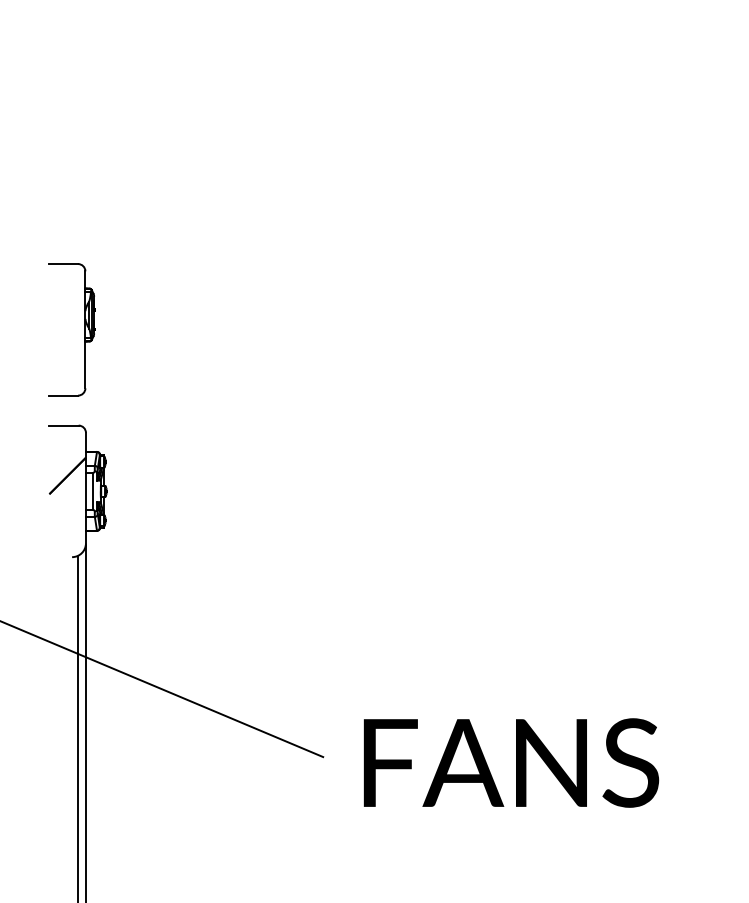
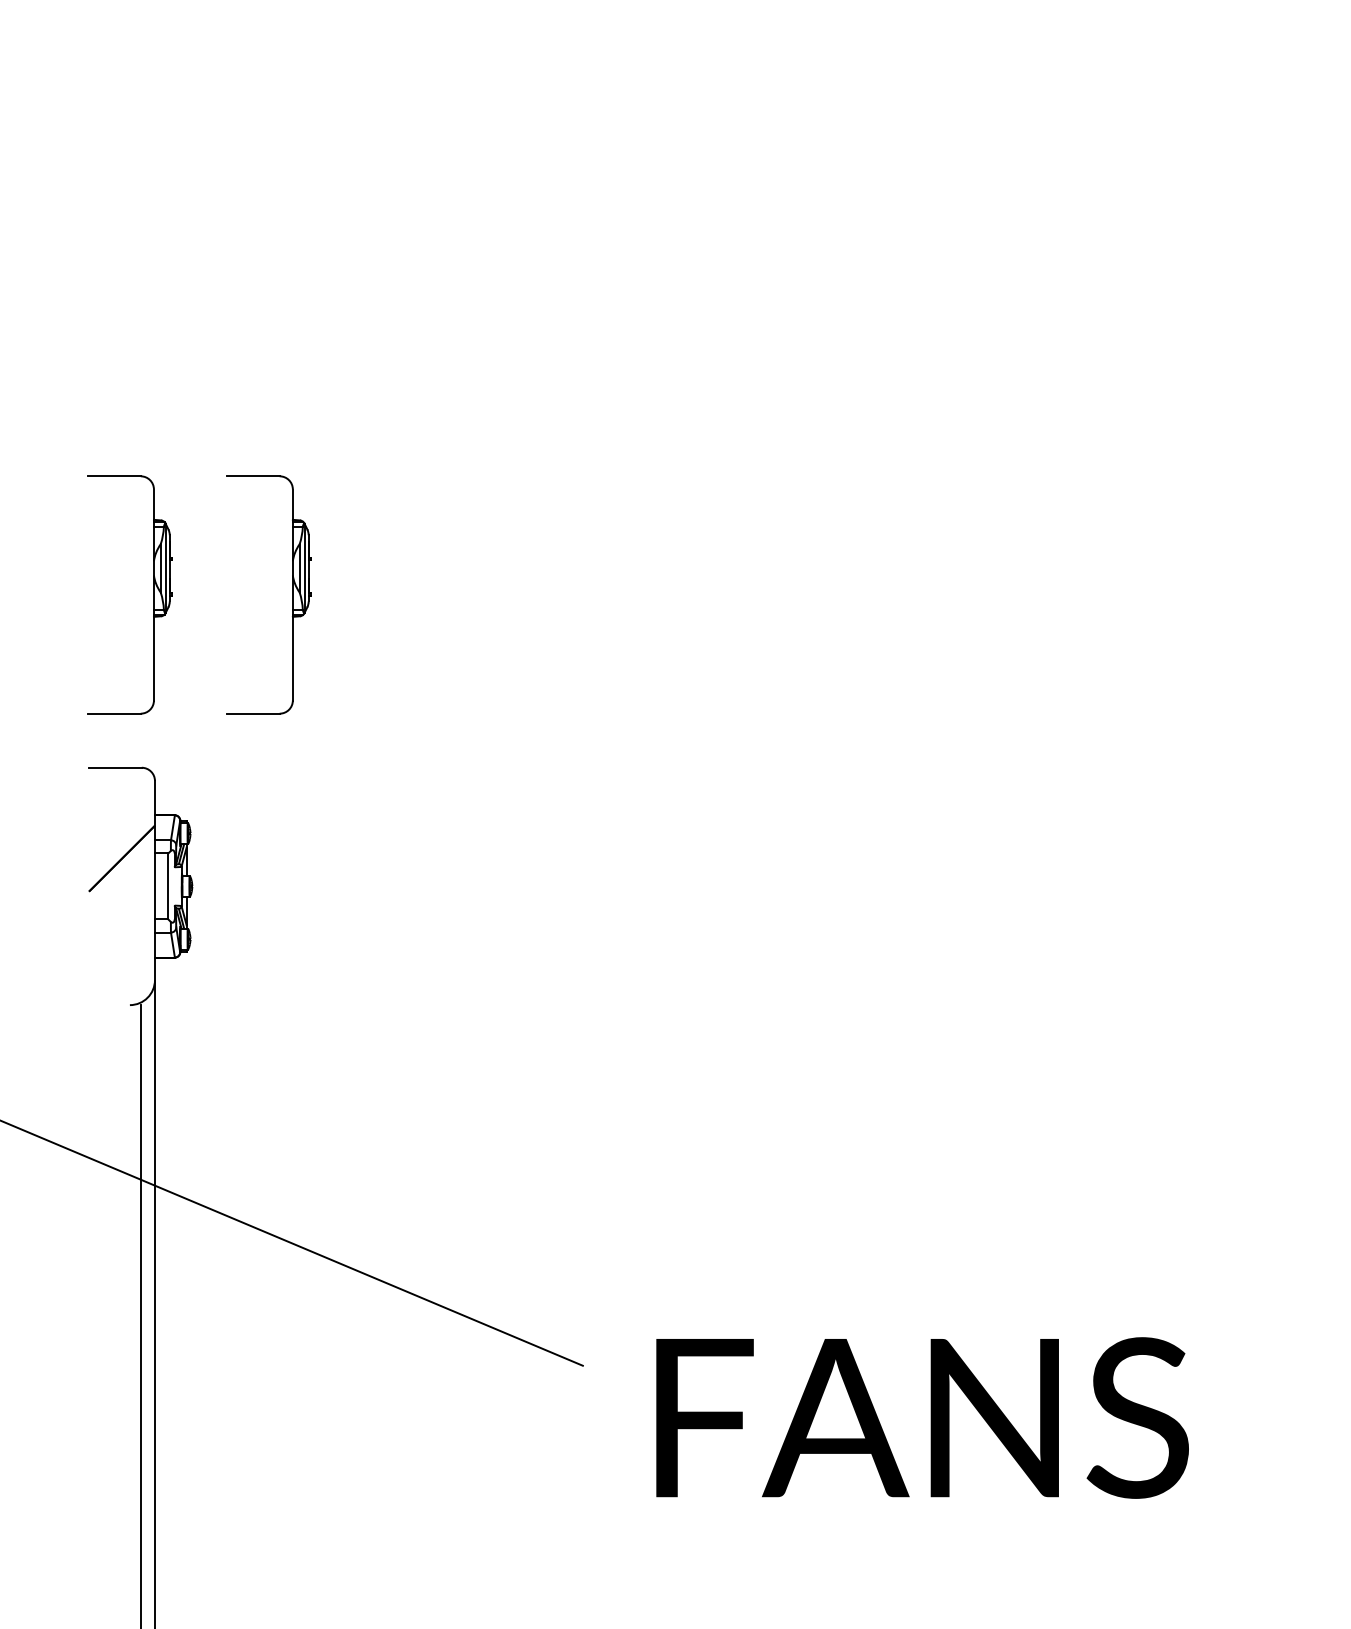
part: (161, 329) -> (291, 594), added
text: (511, 762) -> (922, 1417), moved

